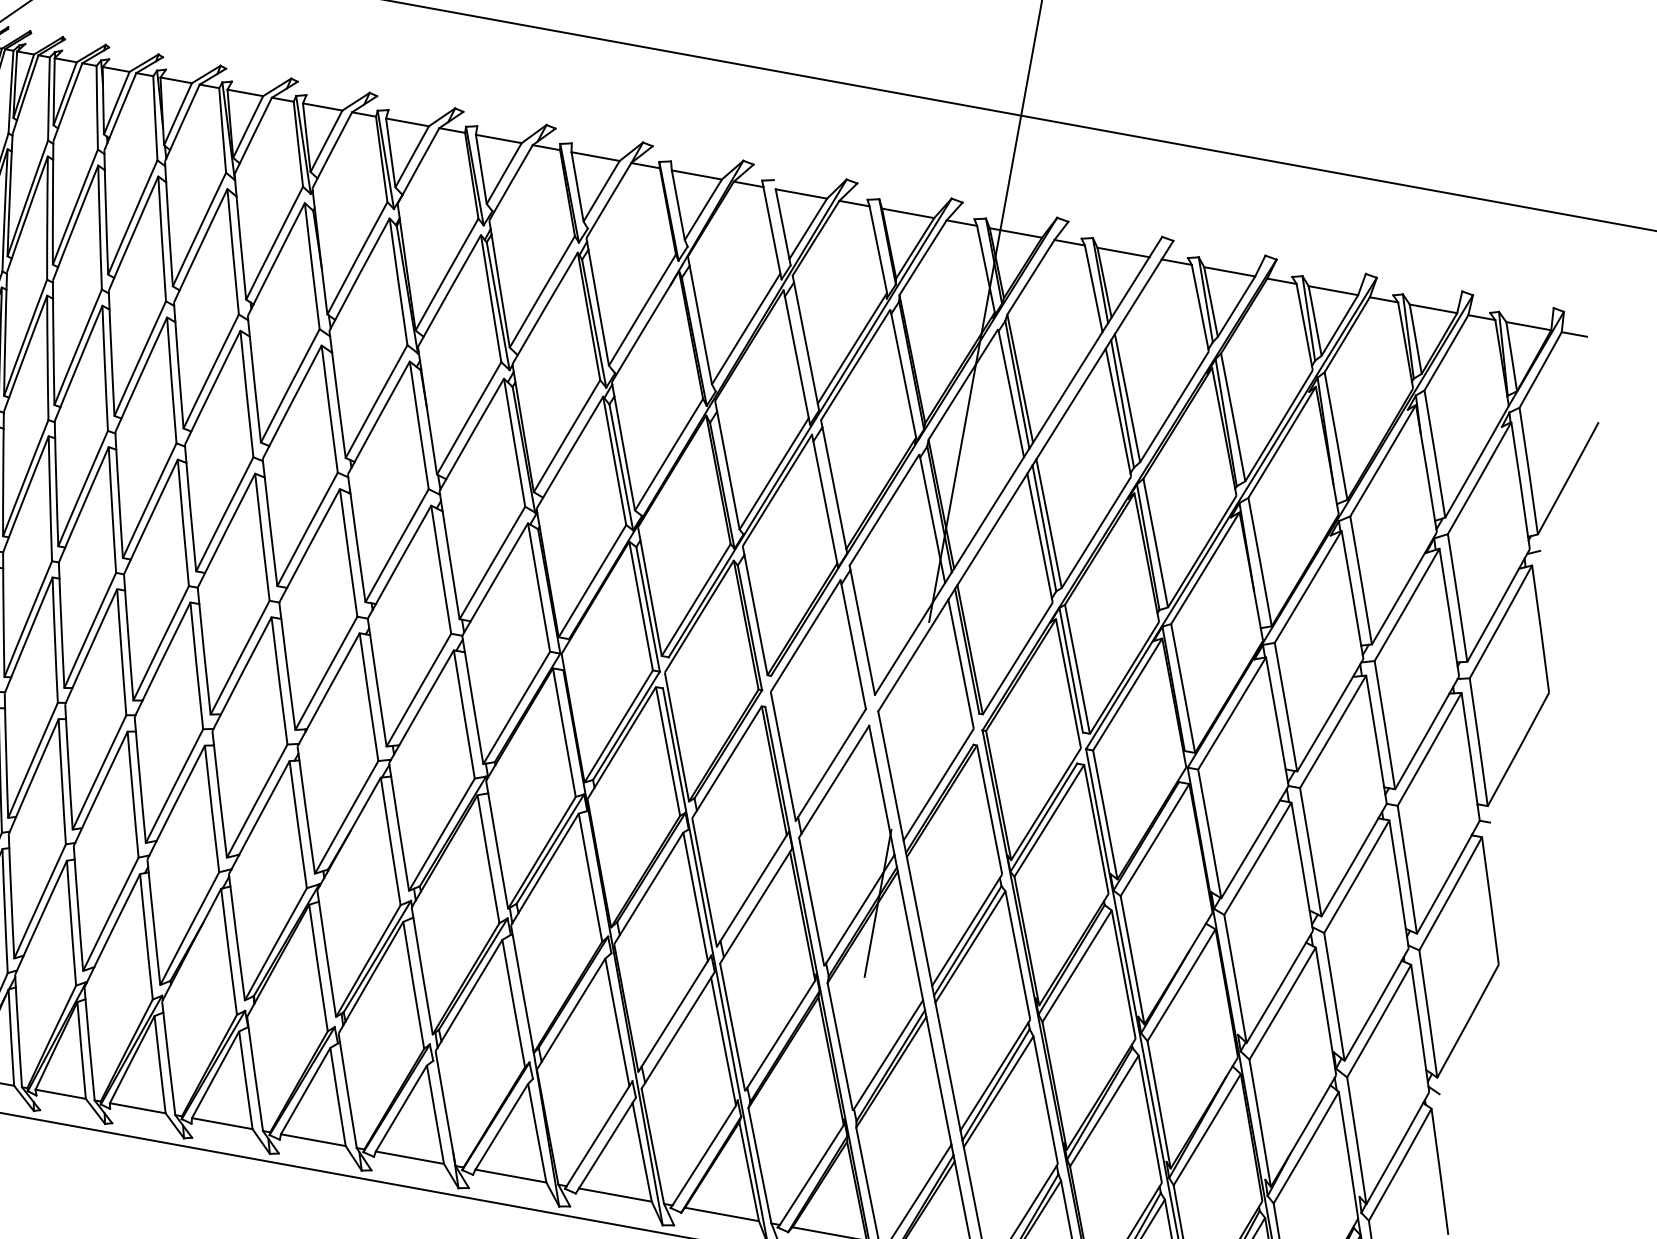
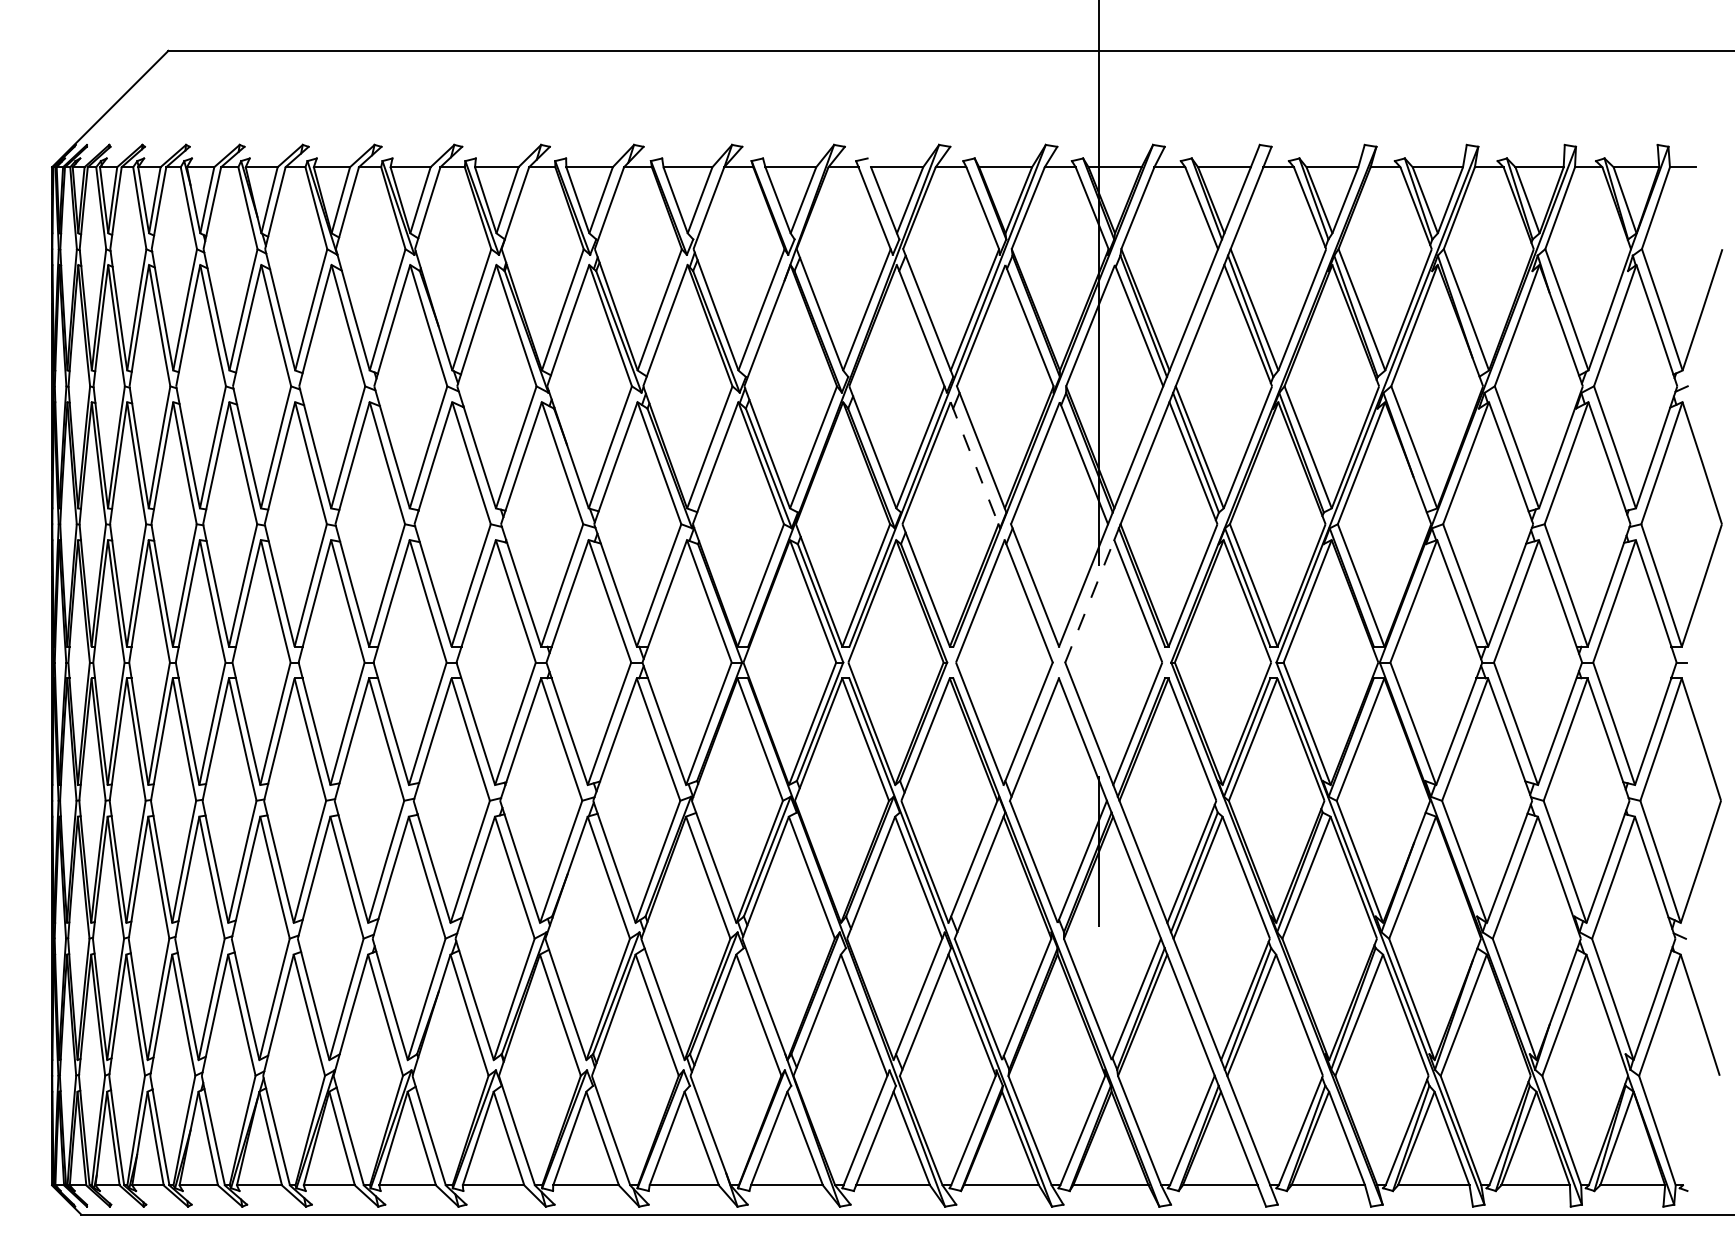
line: (824, 499) -> (974, 463), solid -> dashed
line: (913, 655) -> (1089, 601), solid -> dashed

